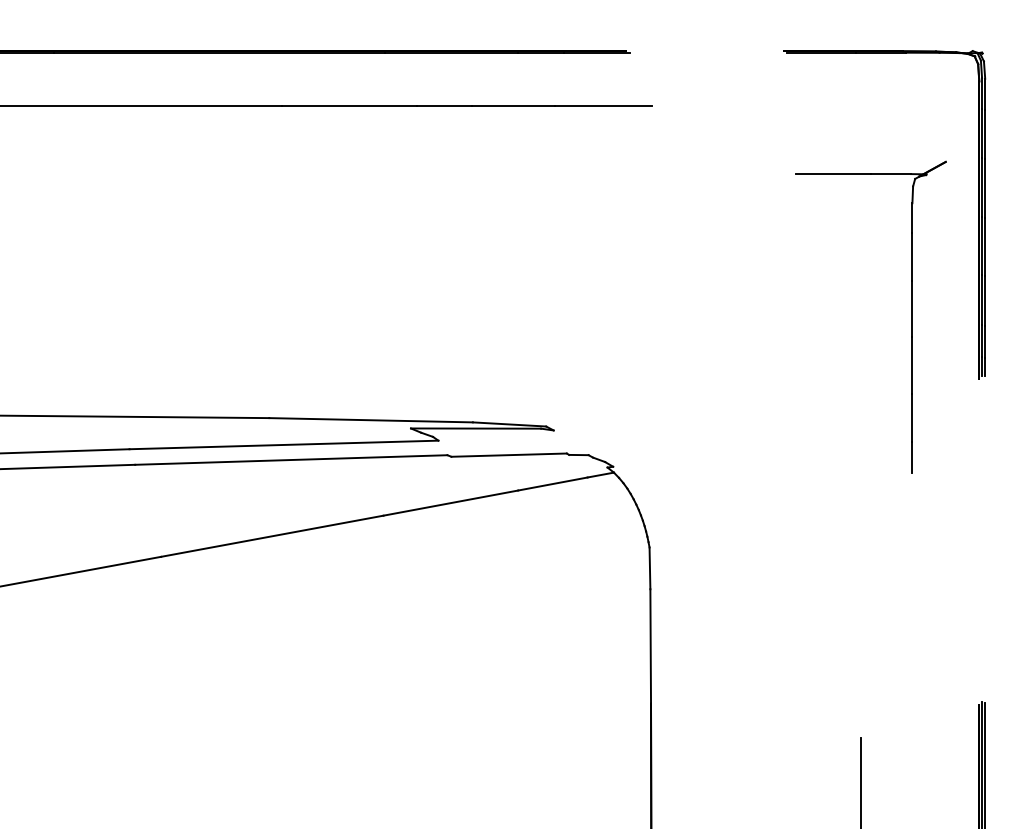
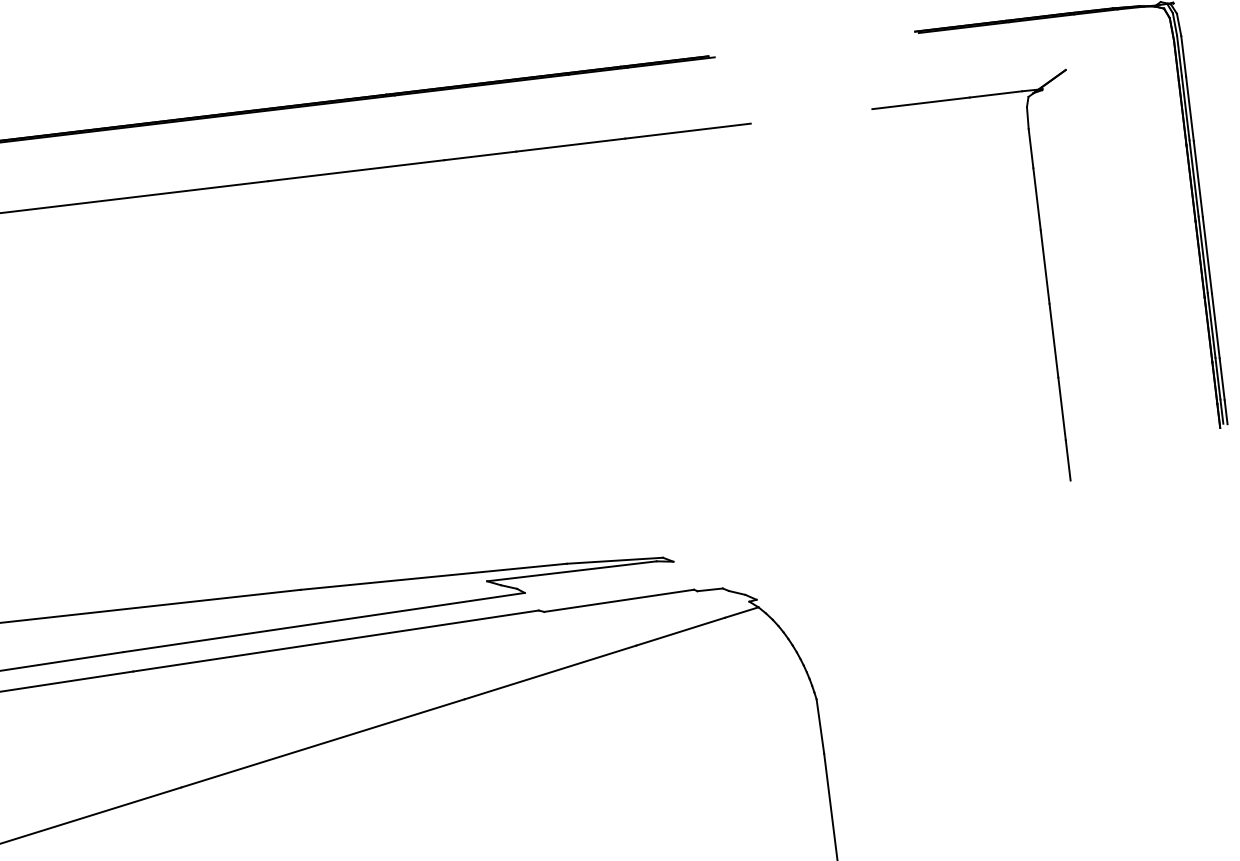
part: (911, 316) -> (1045, 276), moved

